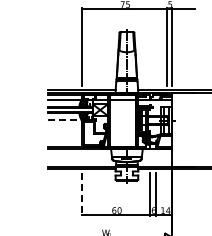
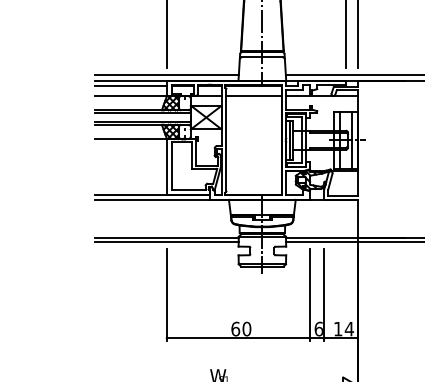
line: (65, 120) -> (133, 139), dashed -> solid
line: (81, 194) -> (166, 295), dashed -> solid

